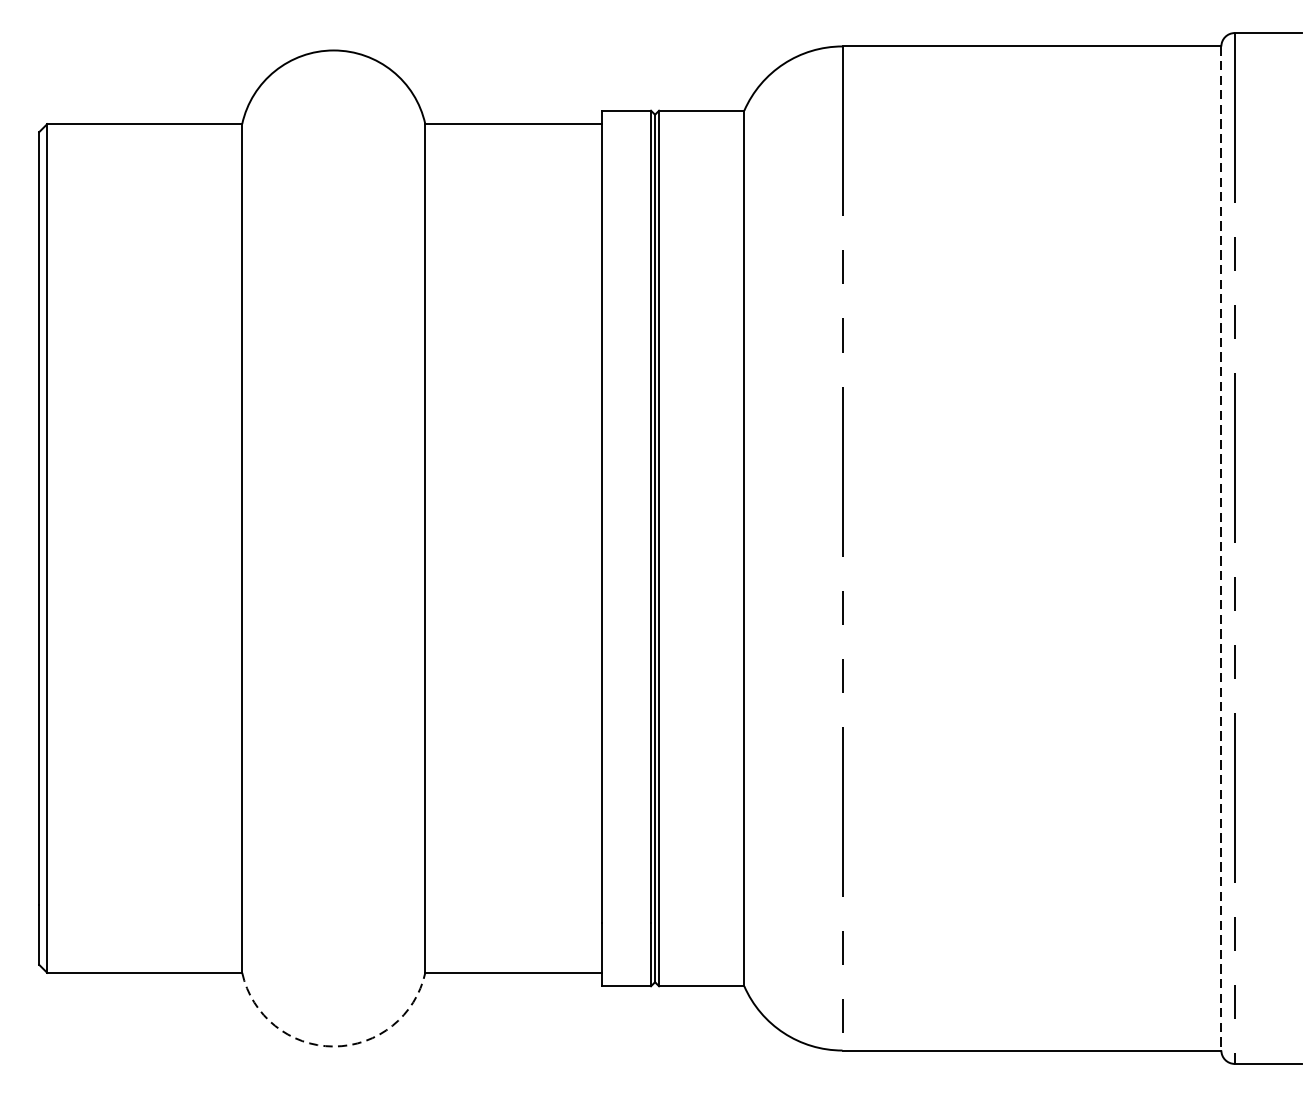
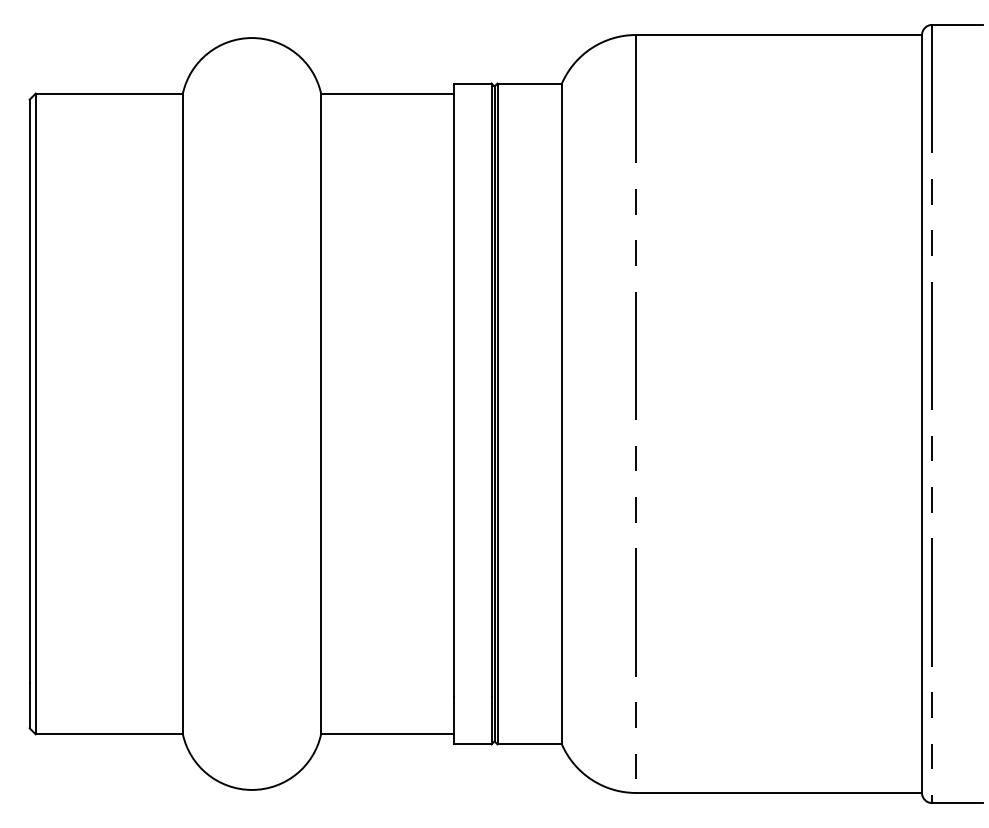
line: (1221, 549) -> (922, 414), dashed -> solid
arc: (334, 1045) -> (252, 789), dashed -> solid

